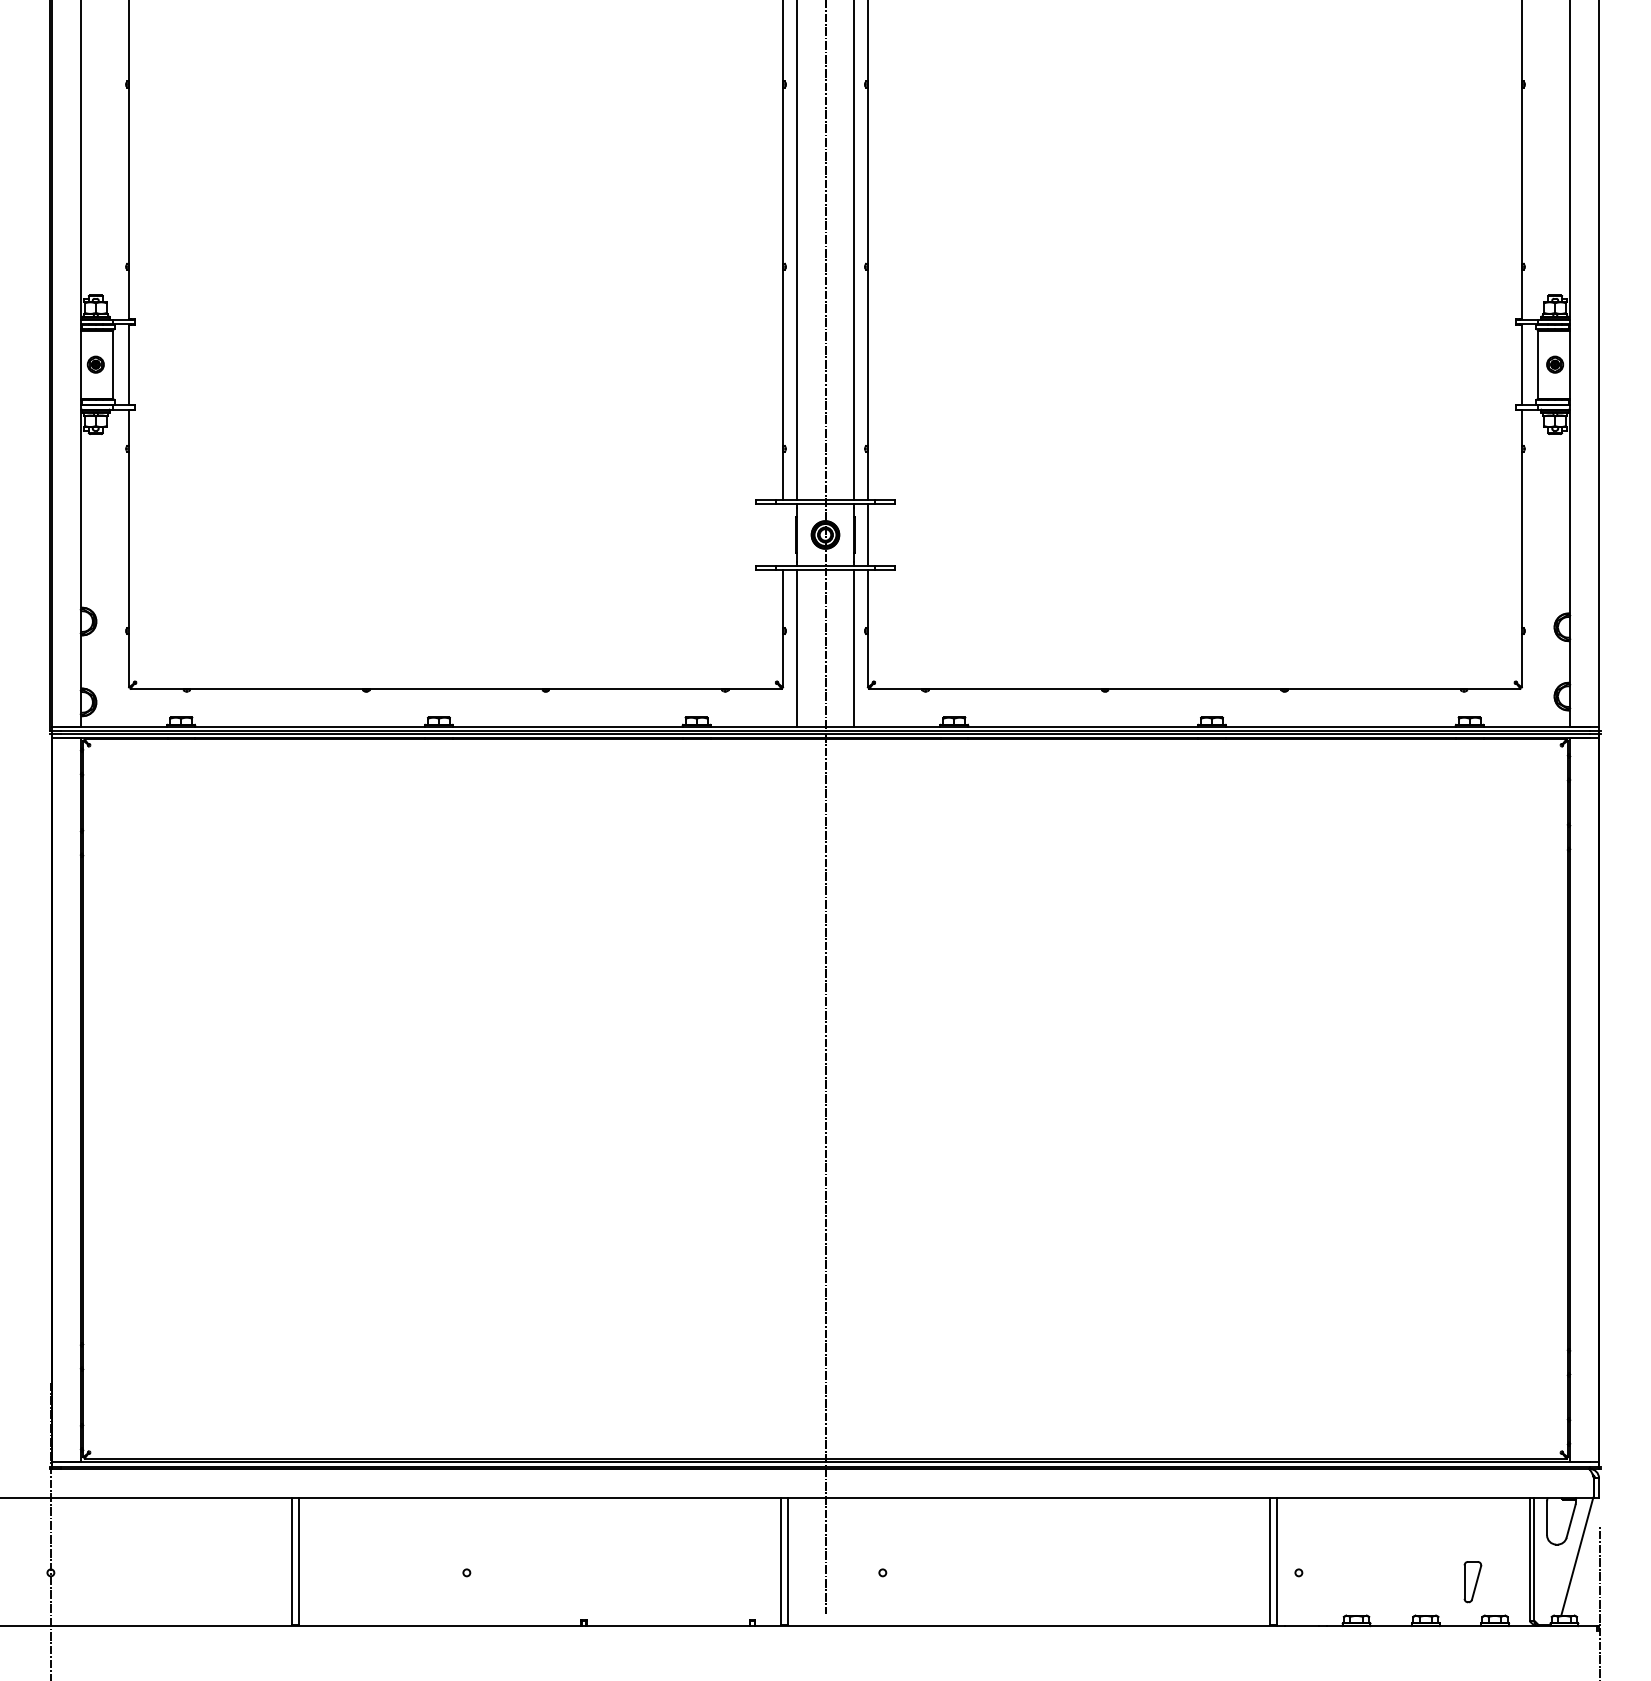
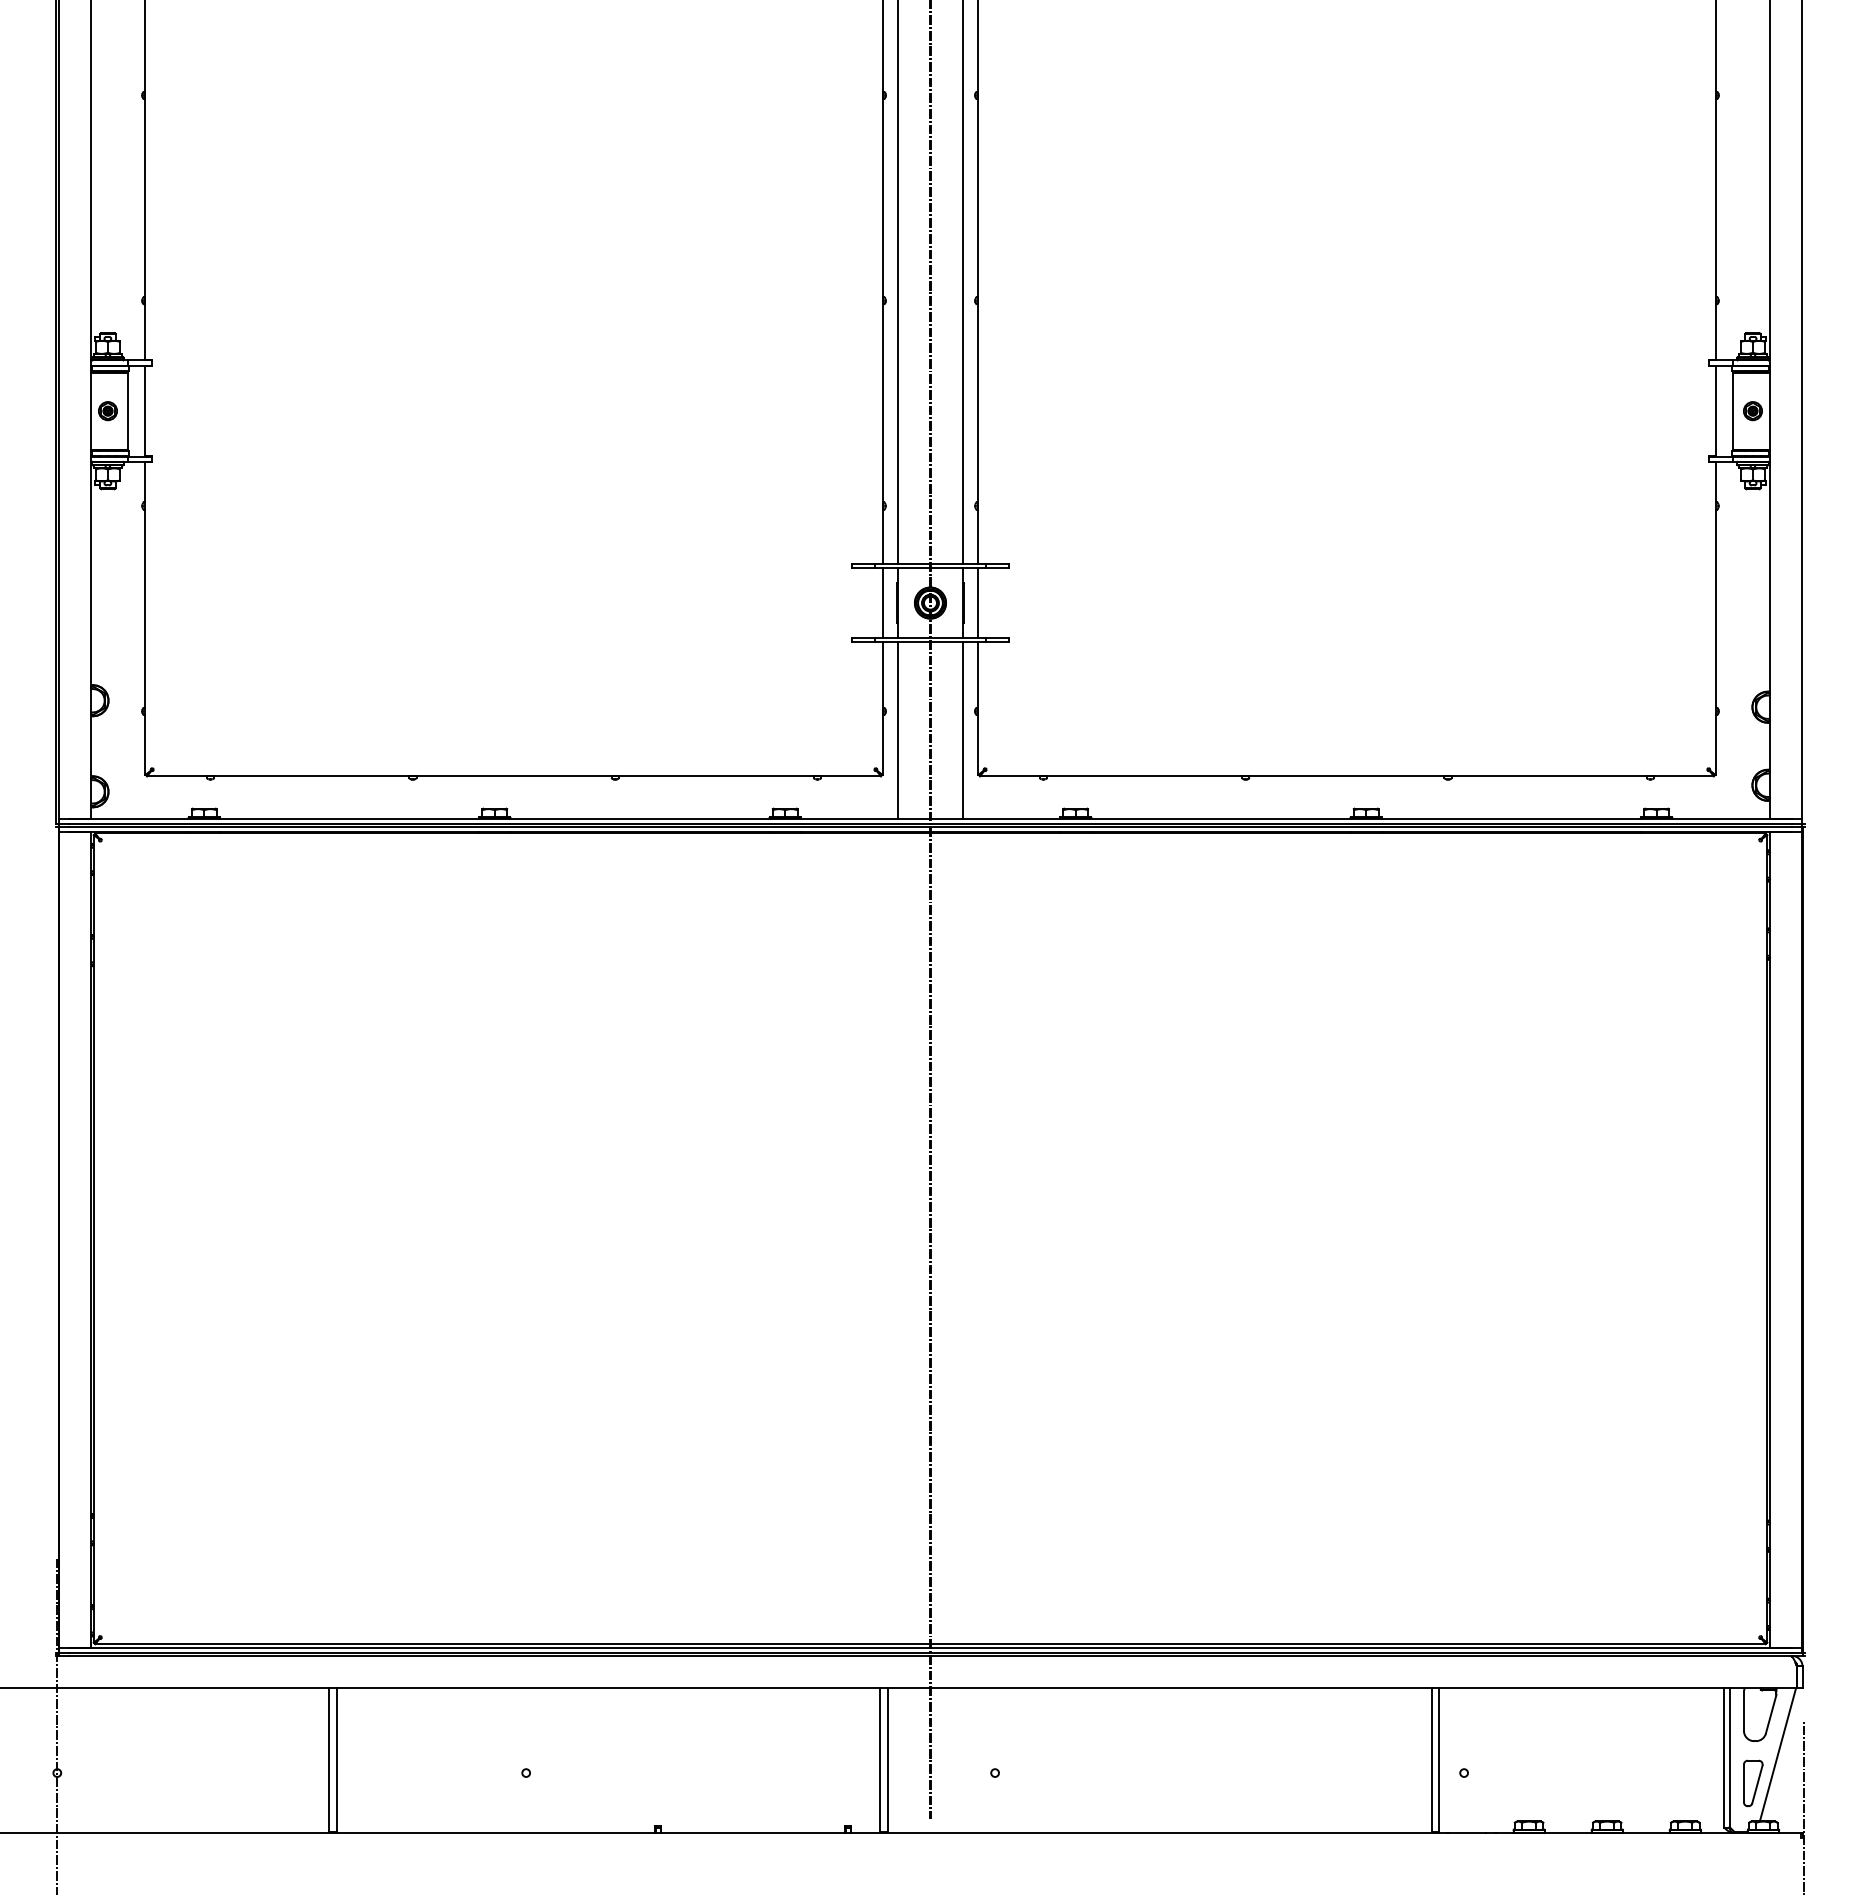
line: (782, 534) -> (882, 602), added
part: (1473, 1582) -> (1753, 1783), moved

